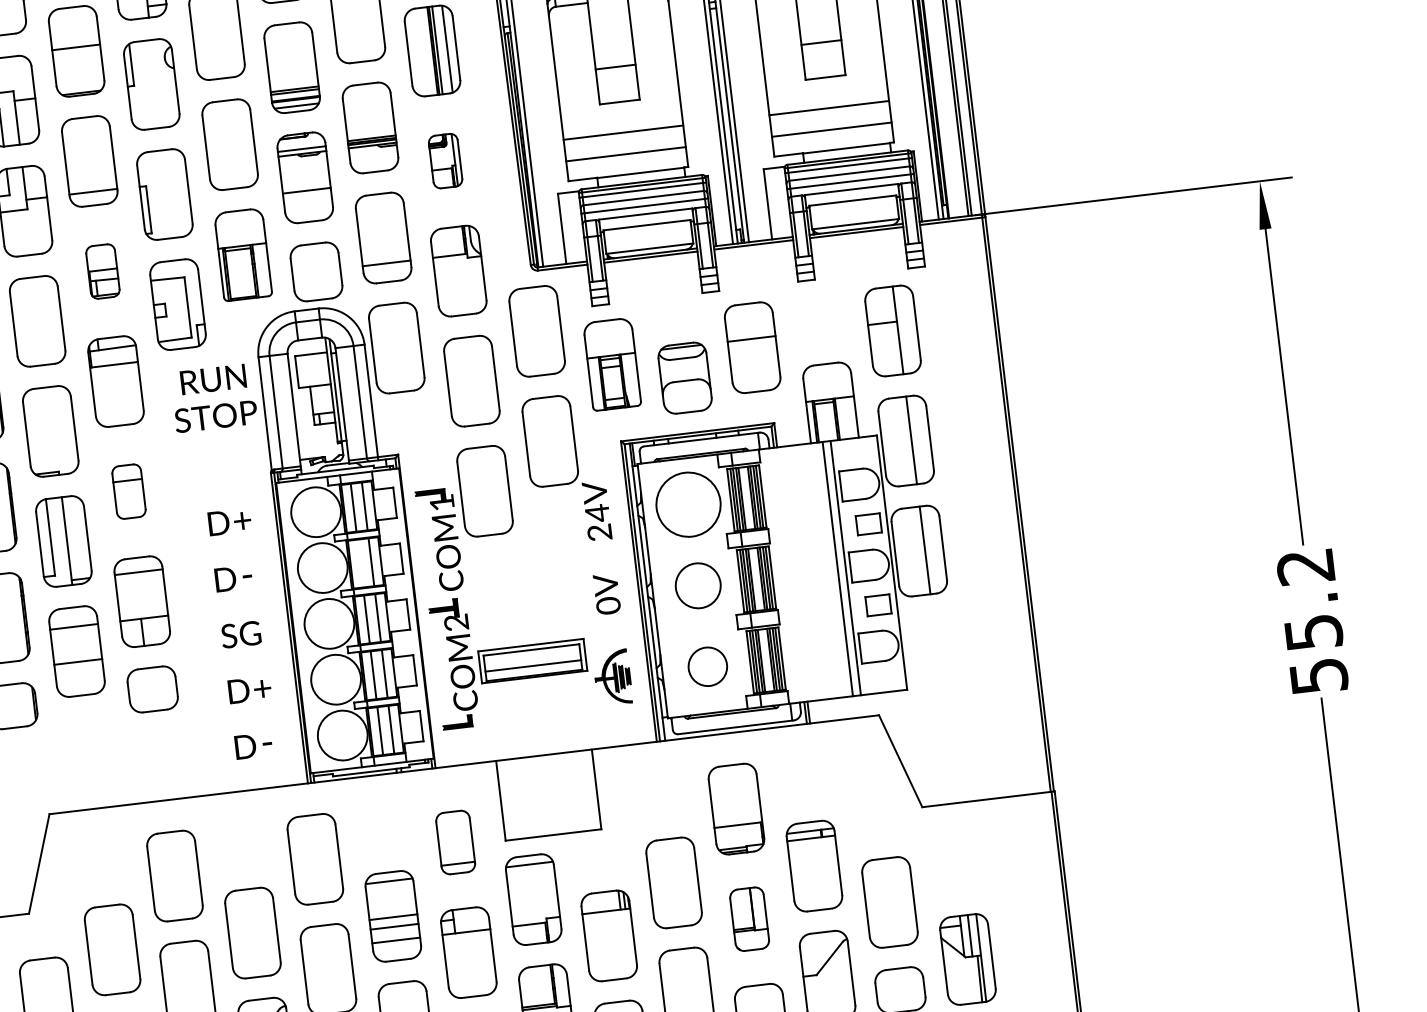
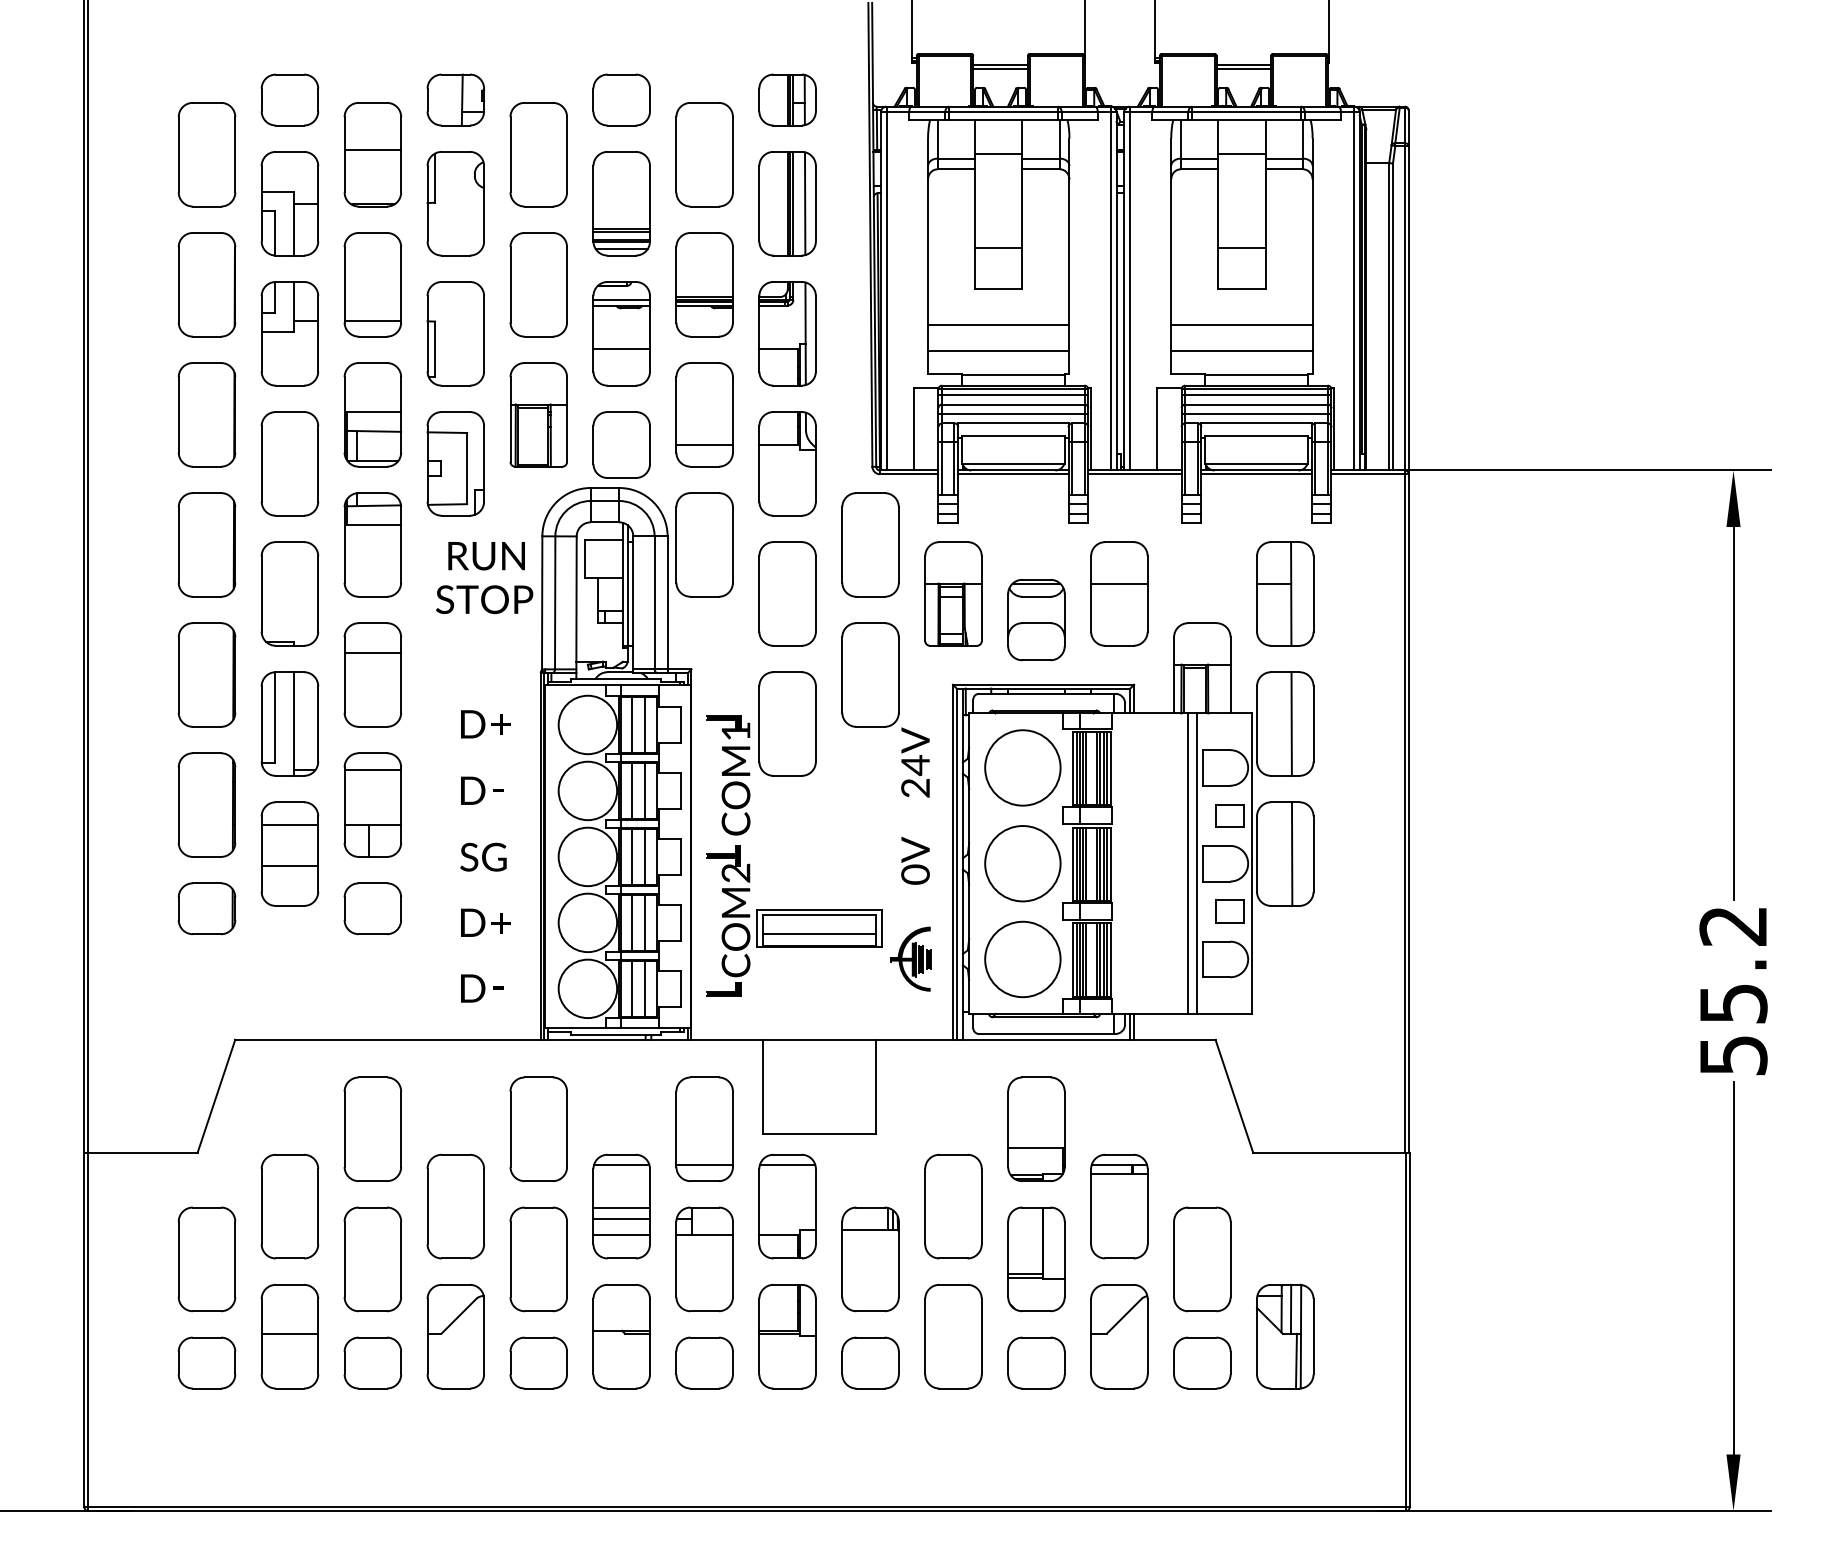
part: (445, 160) -> (787, 333), size x1.67
part: (102, 271) -> (372, 414), size x1.67
part: (128, 491) -> (372, 674), size x1.67
line: (360, 563) -> (632, 790), added
circle: (697, 585) -> (1022, 863), size x1.43
circle: (707, 666) -> (1022, 959), size x1.67
part: (455, 841) -> (704, 1128), size x1.43
part: (749, 919) -> (1036, 1259), size x1.43

